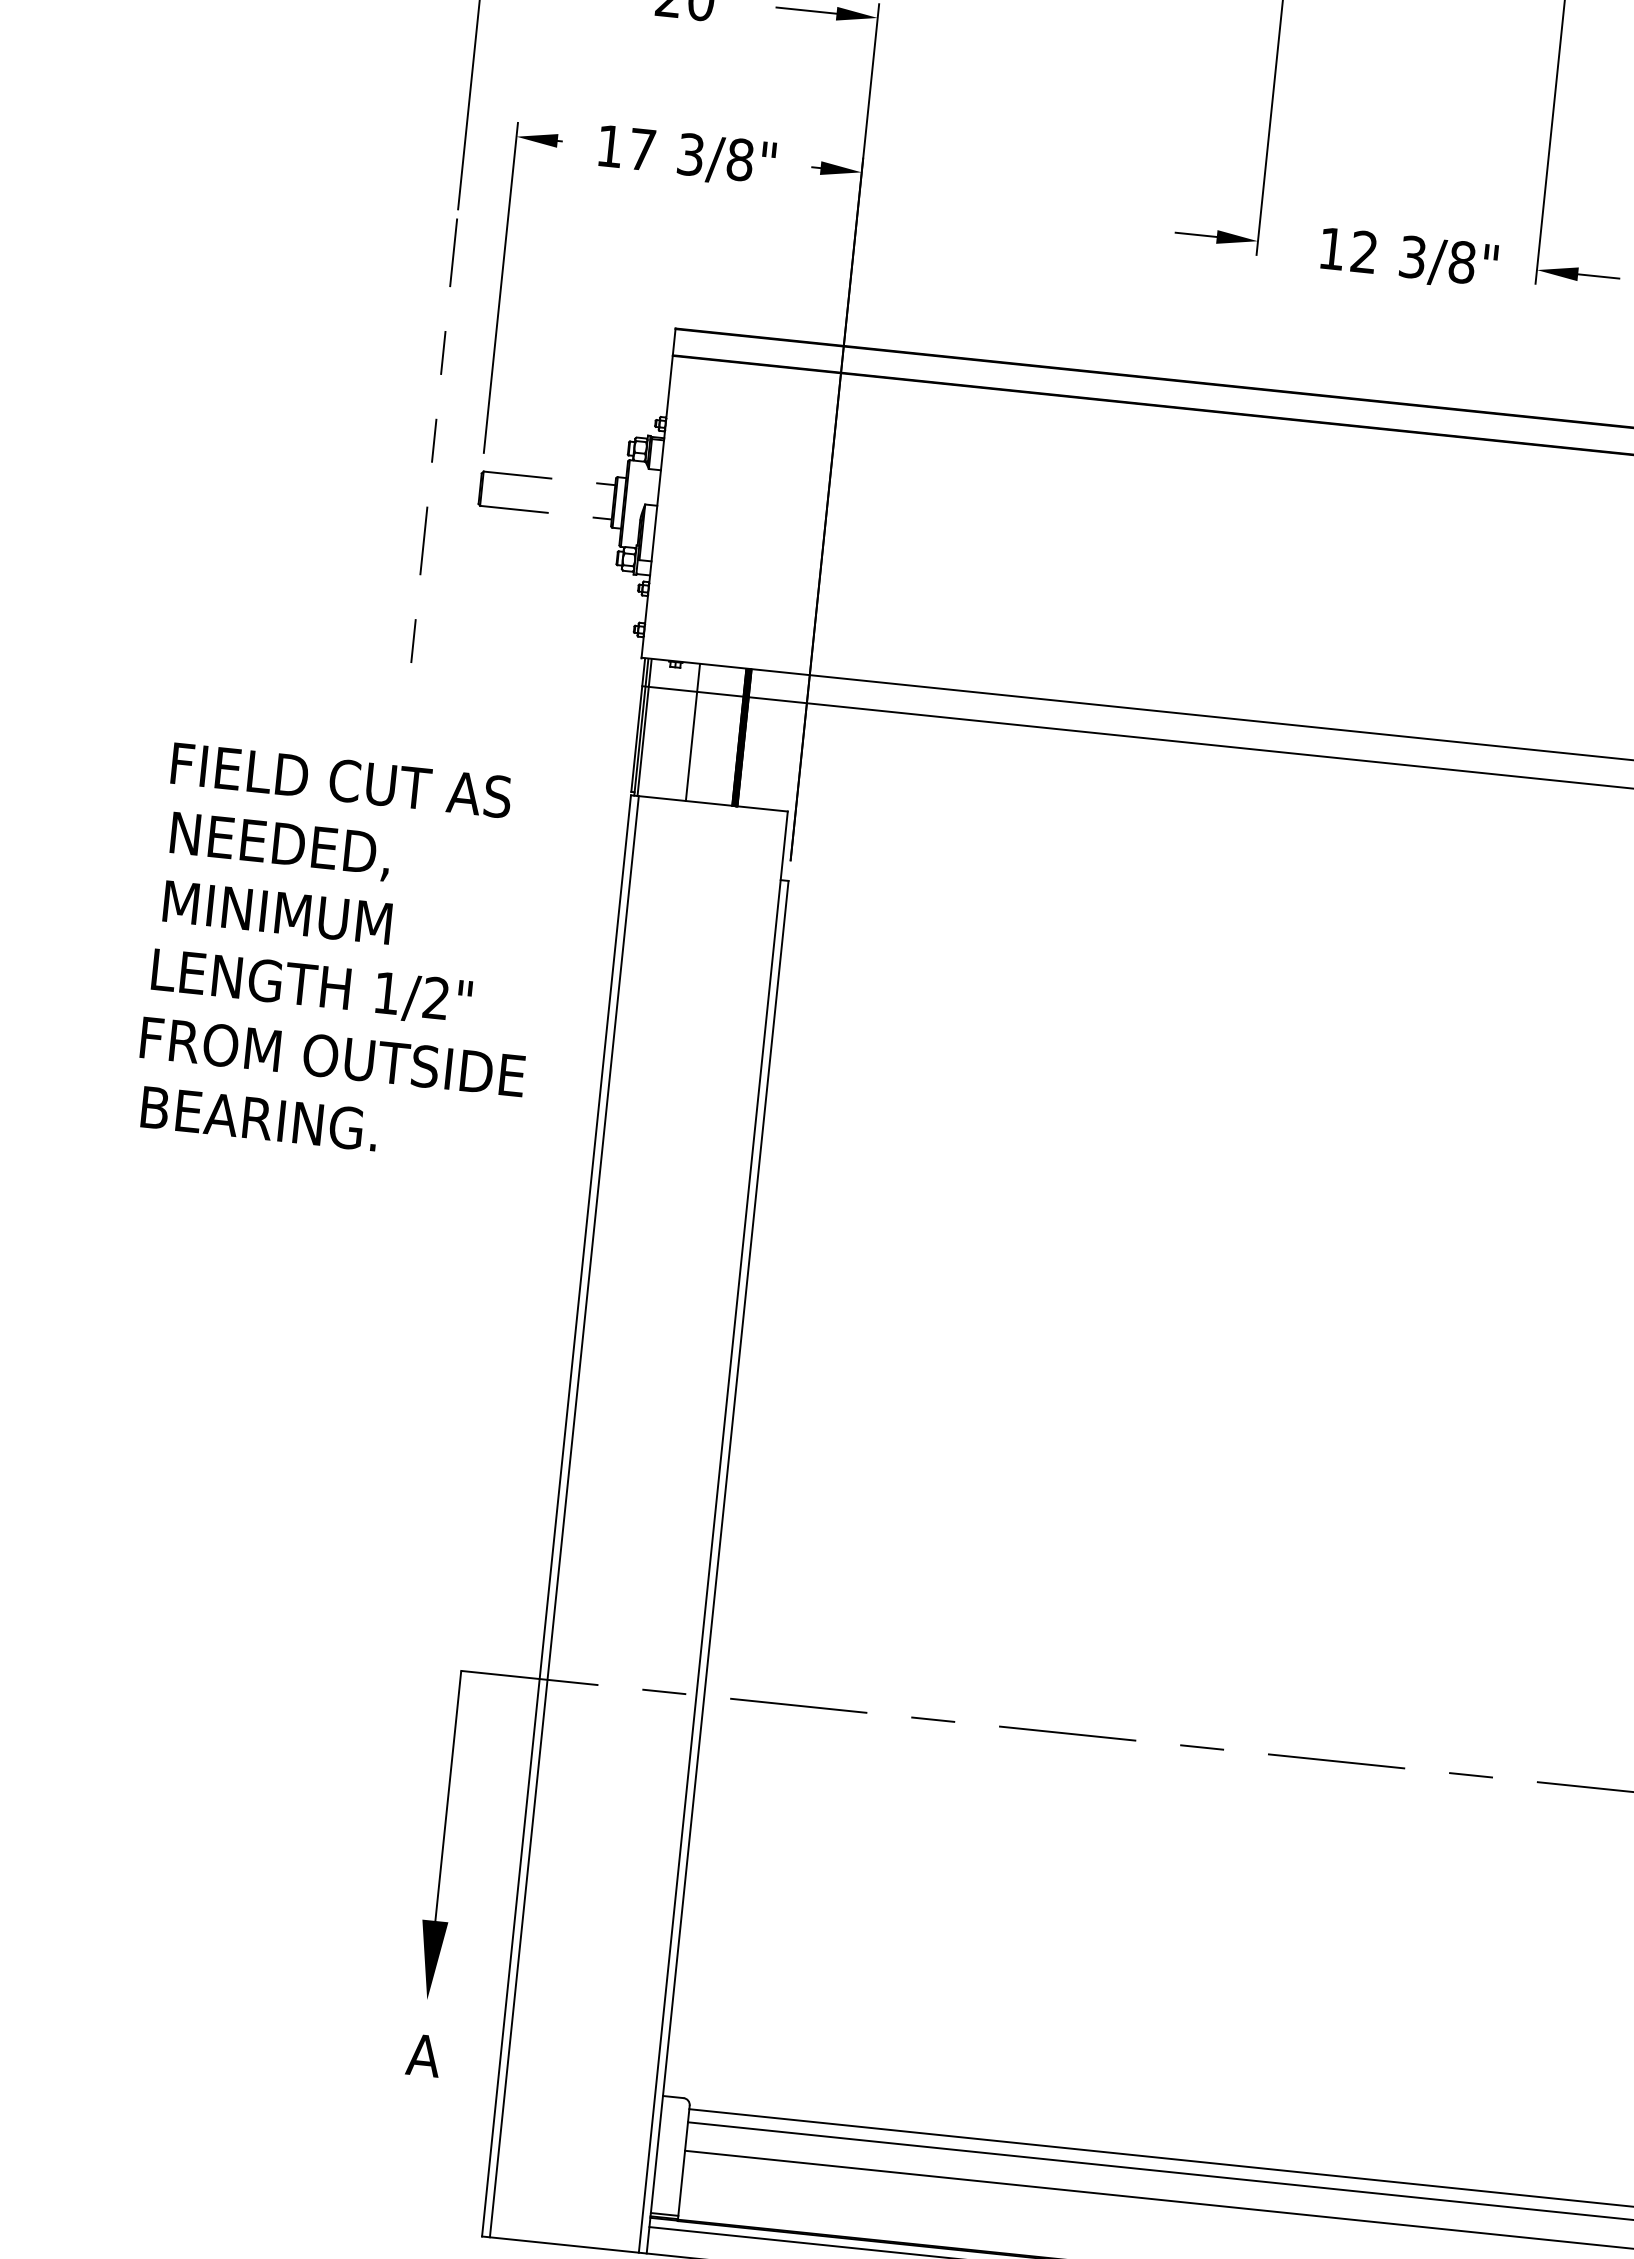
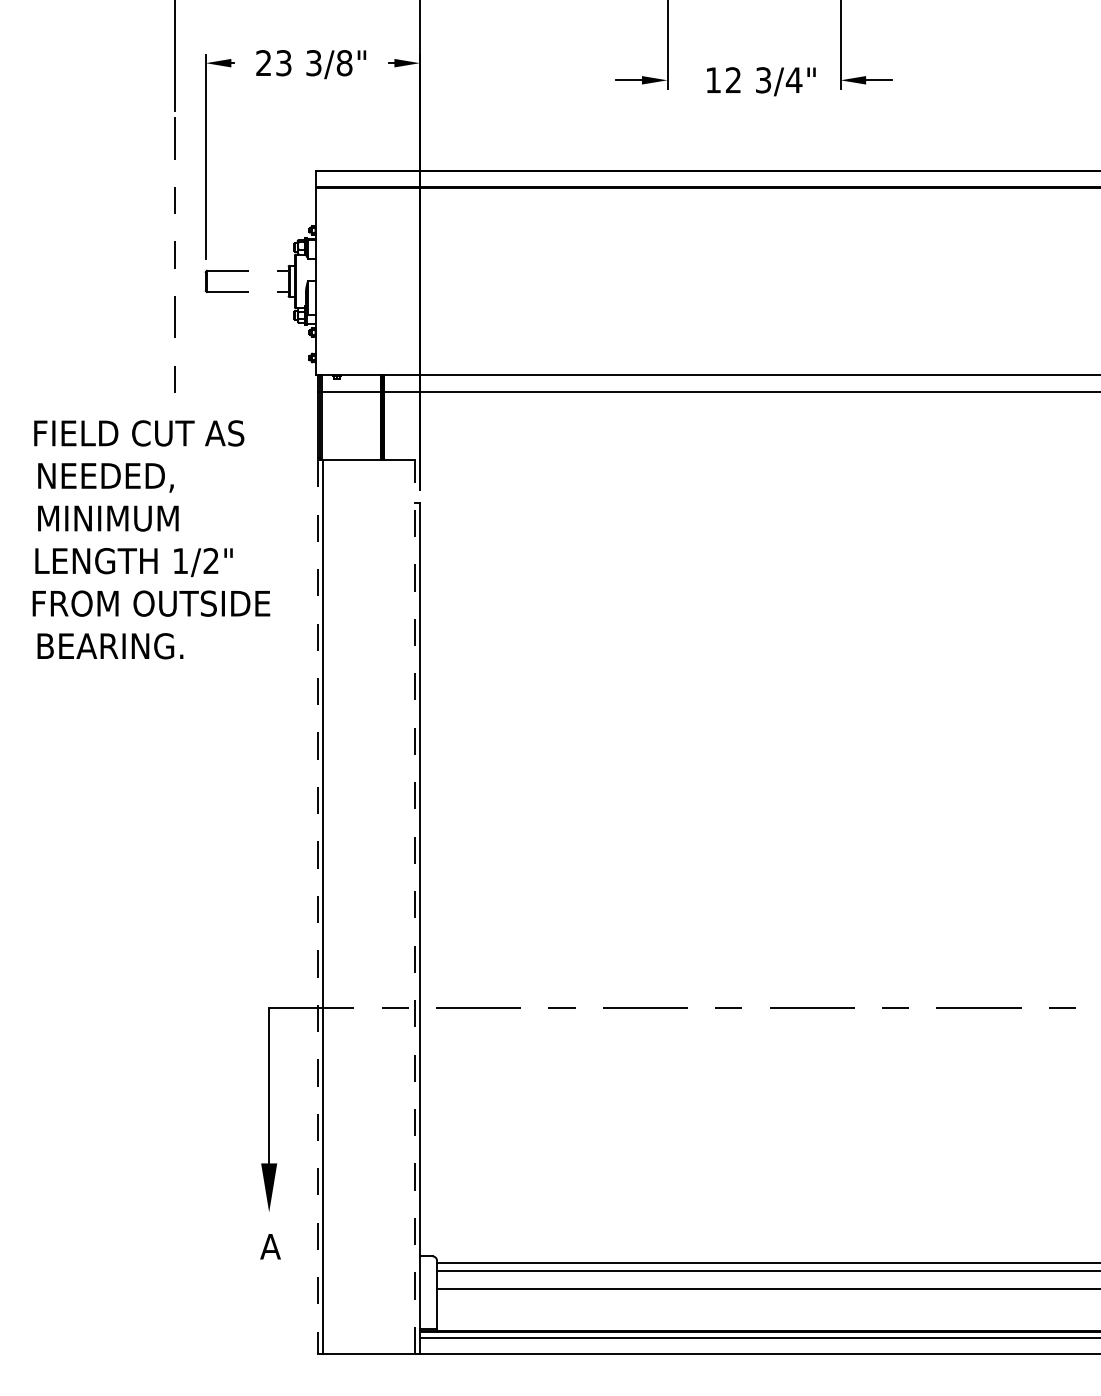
text: (625, 148) -> (273, 63), 17 -> 23
text: (1461, 262) -> (793, 80), 3/8" -> 3/4"
line: (692, 732) -> (351, 417), removed
text: (343, 953) -> (151, 539), moved
line: (555, 1516) -> (317, 907), solid -> dashed
line: (713, 1532) -> (415, 907), solid -> dashed

